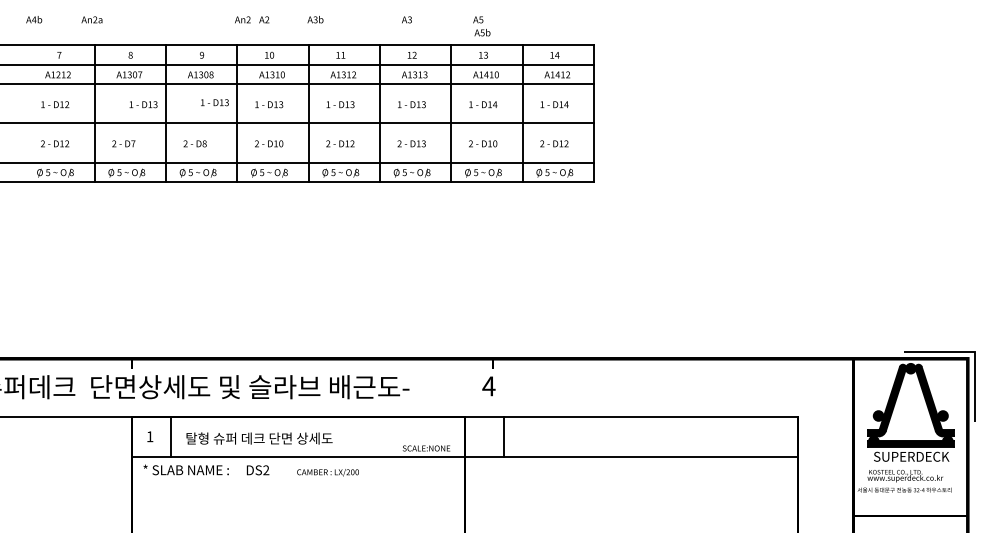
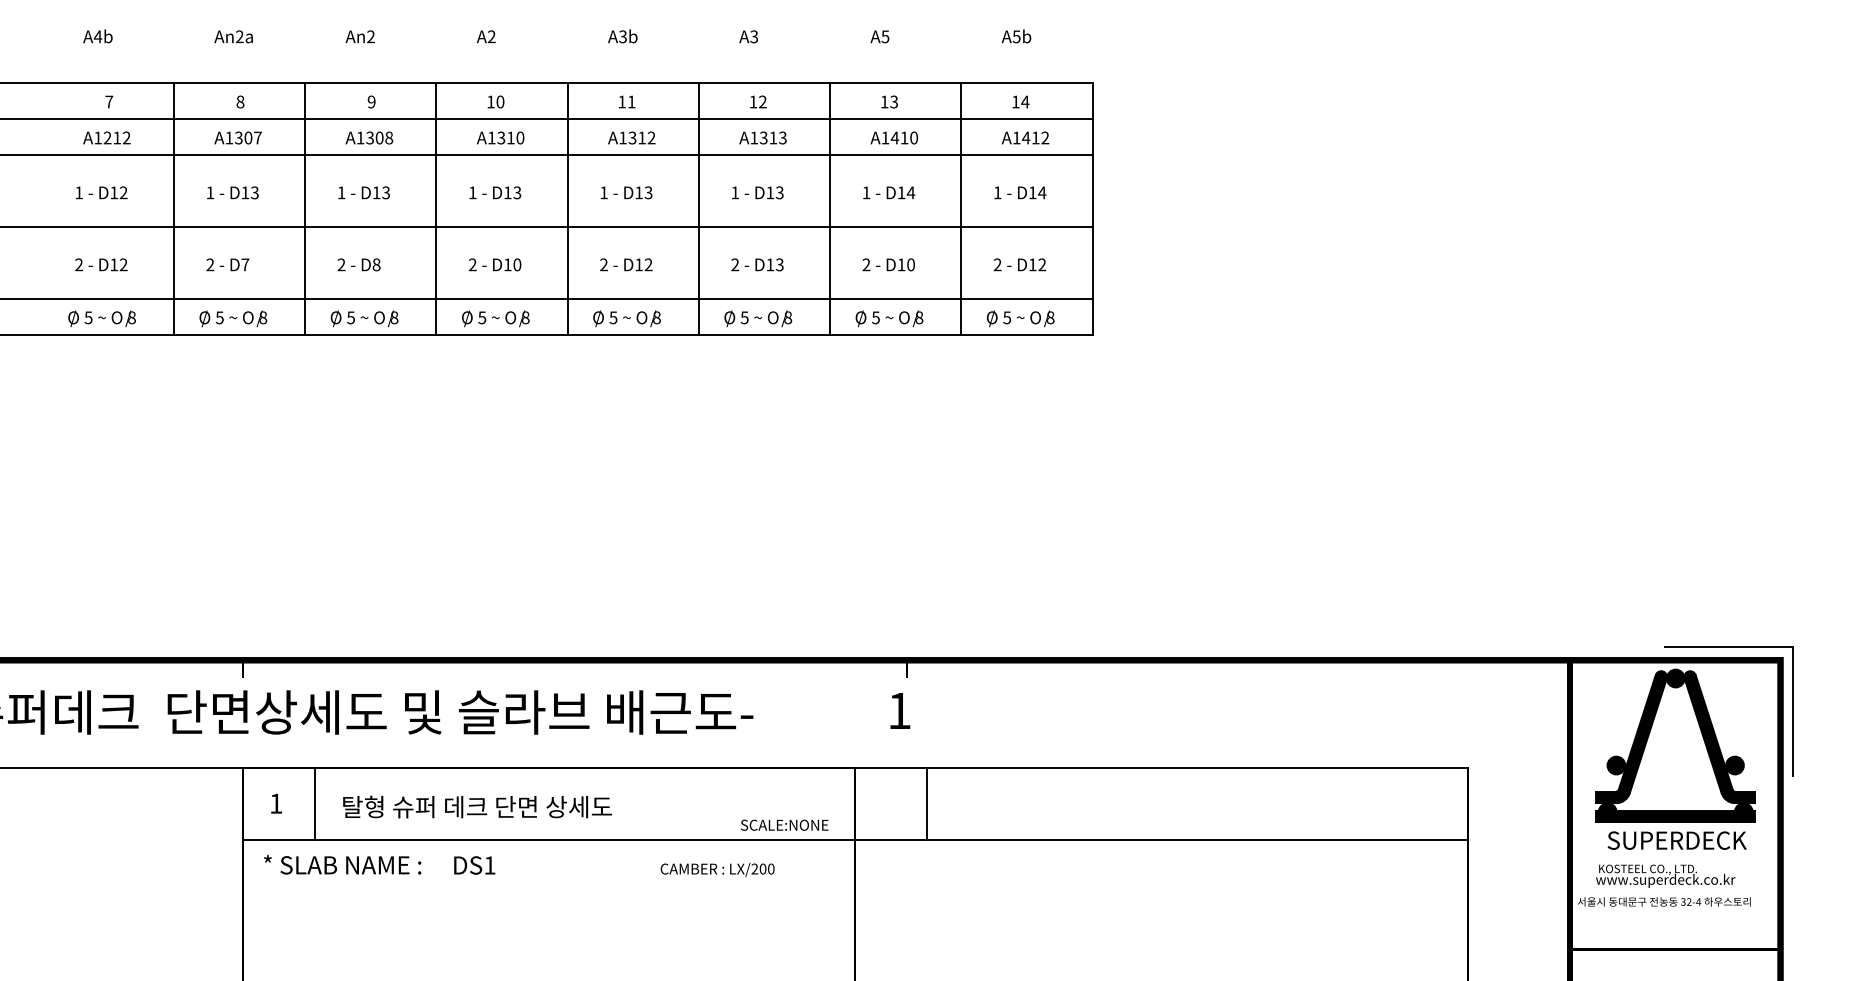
text: (34, 19) -> (98, 36), moved
text: (91, 19) -> (232, 36), moved
text: (242, 19) -> (359, 36), moved
text: (315, 19) -> (622, 36), moved
text: (482, 32) -> (1016, 36), moved
text: (214, 102) -> (363, 192), moved
text: (143, 104) -> (232, 192), moved
text: (488, 386) -> (898, 711), 4 -> 1
text: (266, 470) -> (490, 865), DS2 -> DS1
text: (327, 472) -> (716, 869), moved

